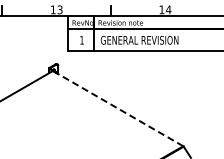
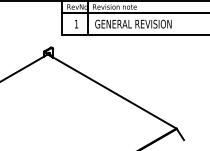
line: (117, 108) -> (111, 91), dashed -> solid

